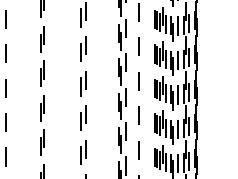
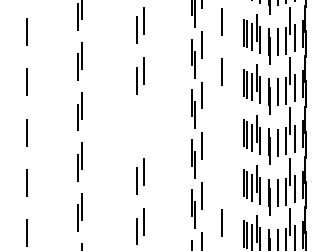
line: (138, 81) -> (220, 122), removed
part: (83, 83) -> (140, 125), removed
line: (138, 115) -> (220, 172), removed

